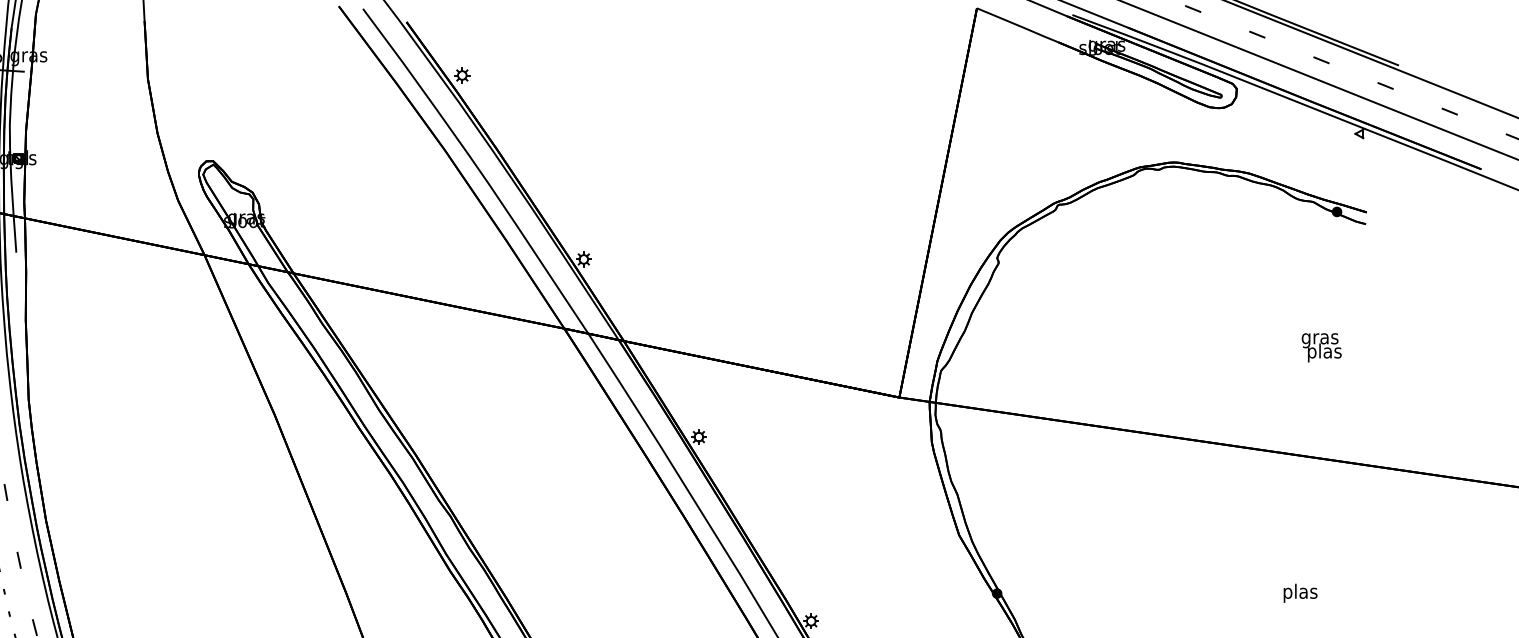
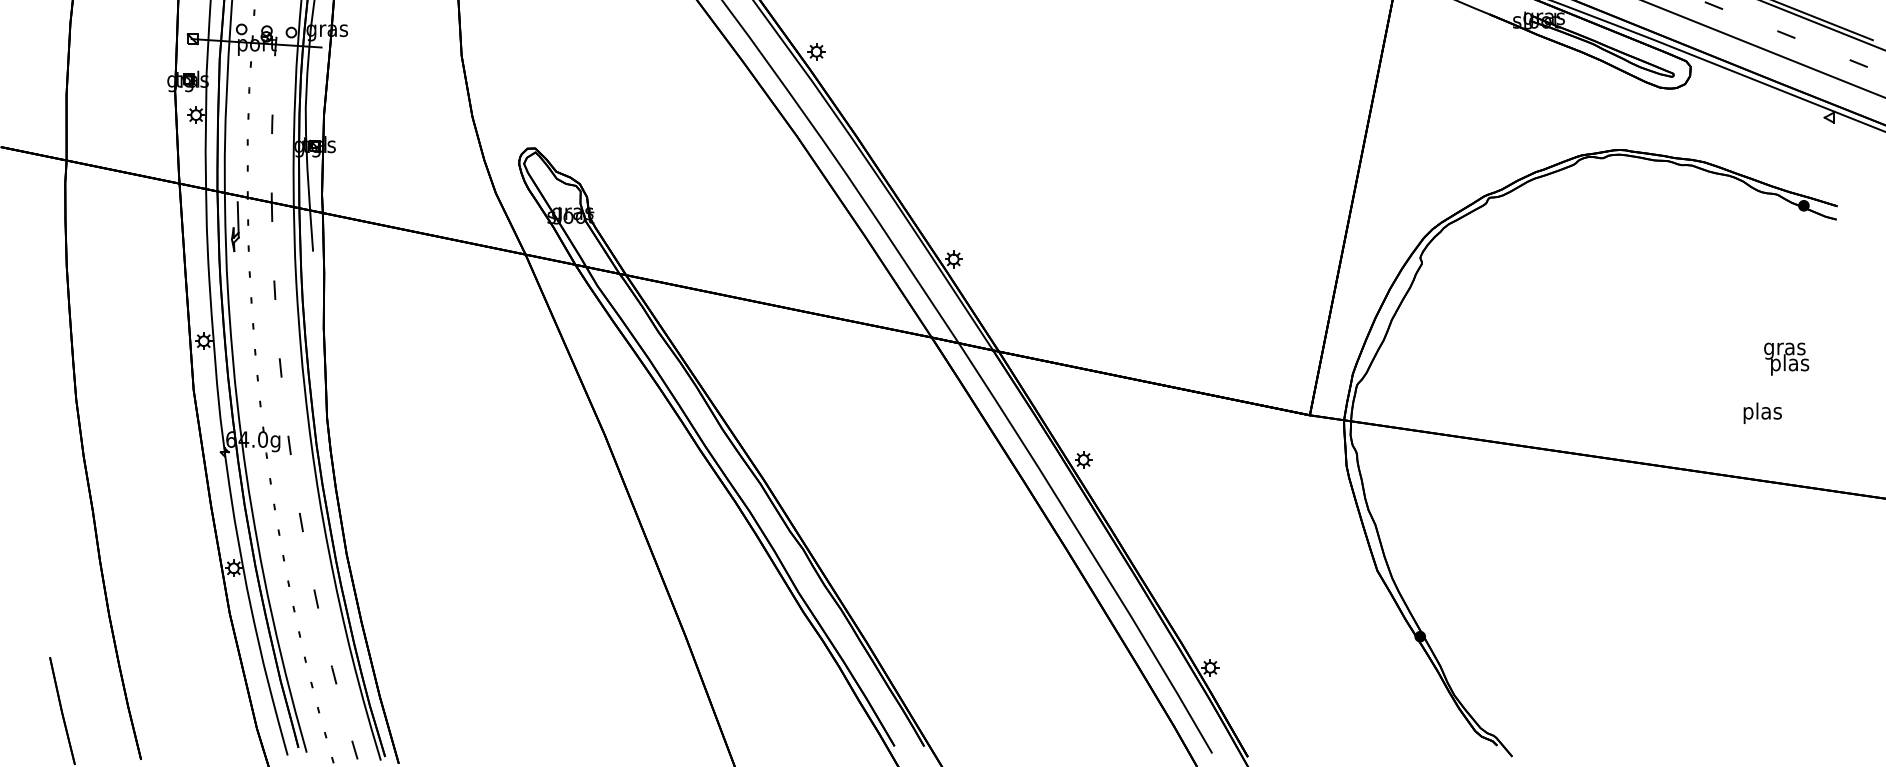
text: (1300, 592) -> (1762, 412), moved

